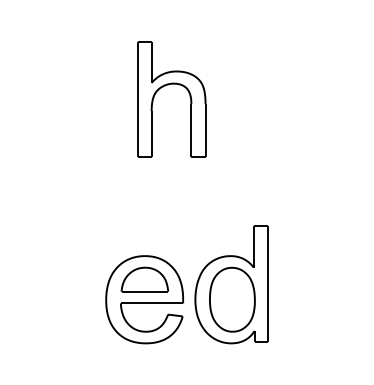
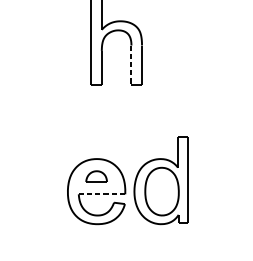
line: (191, 130) -> (131, 65), solid -> dashed
part: (144, 279) -> (96, 176), size x0.6
line: (152, 303) -> (102, 194), solid -> dashed

